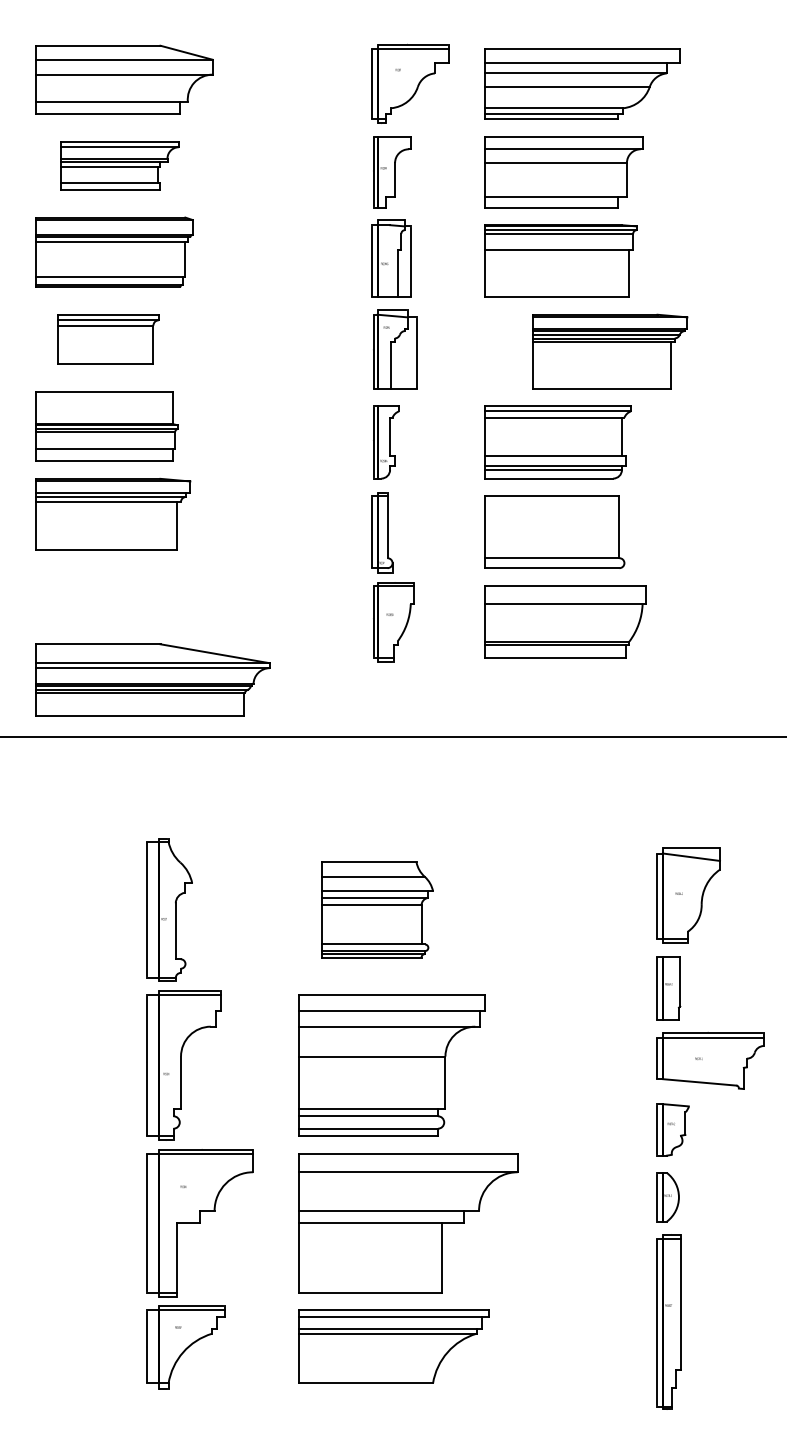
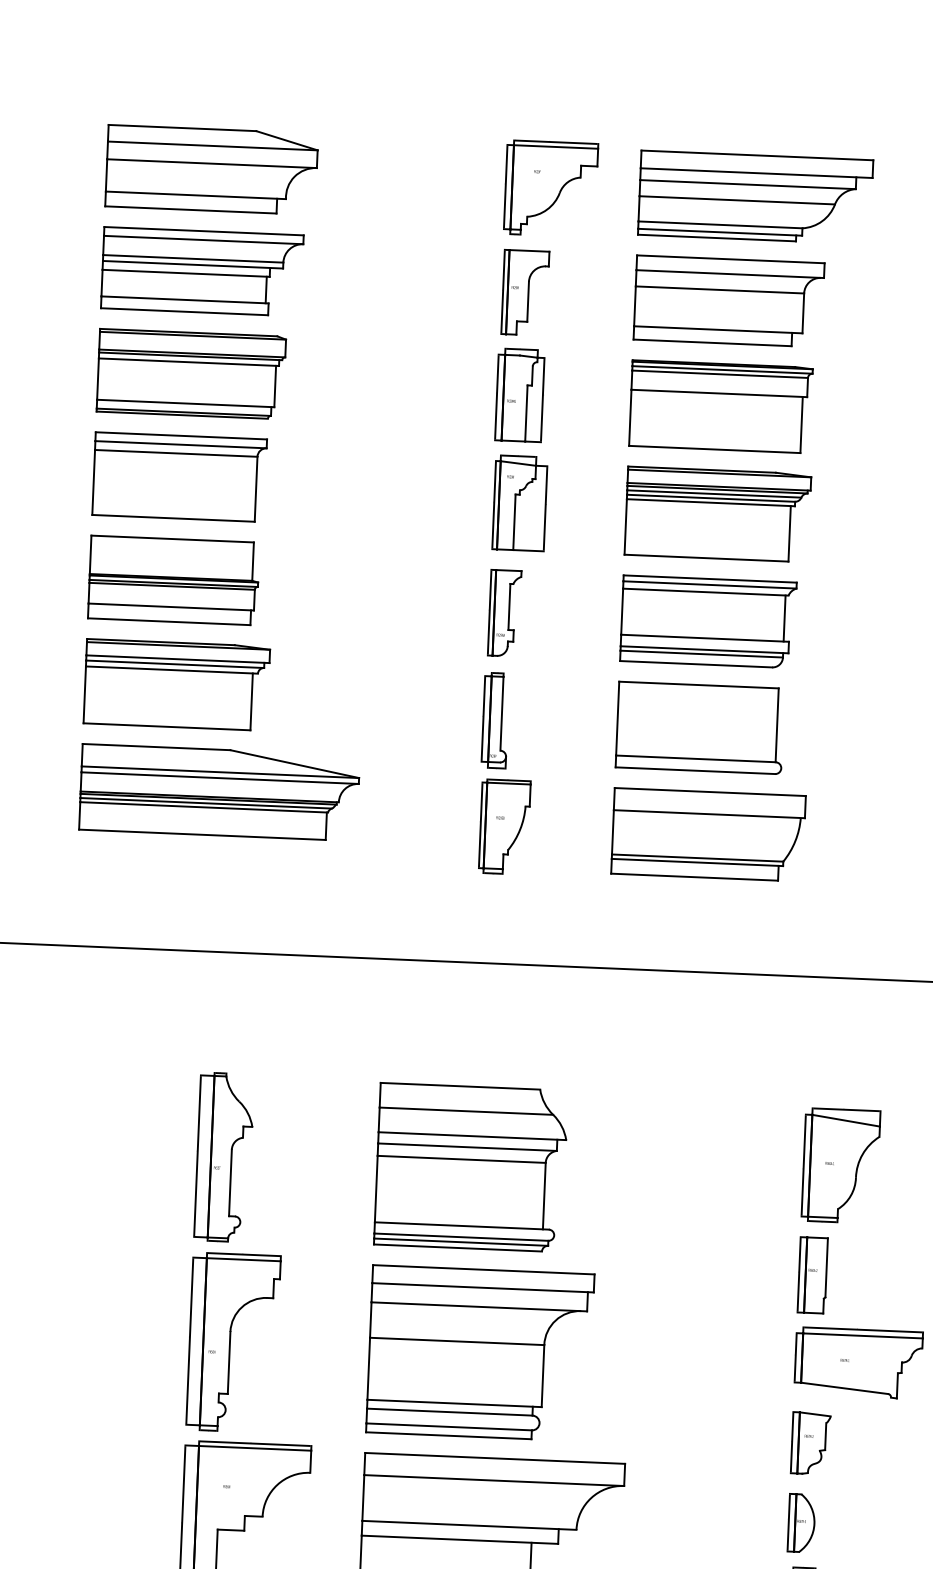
part: (119, 165) -> (201, 271), size x1.43
part: (107, 339) -> (178, 477), size x1.43
part: (610, 351) -> (718, 514), moved
part: (152, 679) -> (219, 791), moved
part: (377, 909) -> (470, 1167), size x1.43

